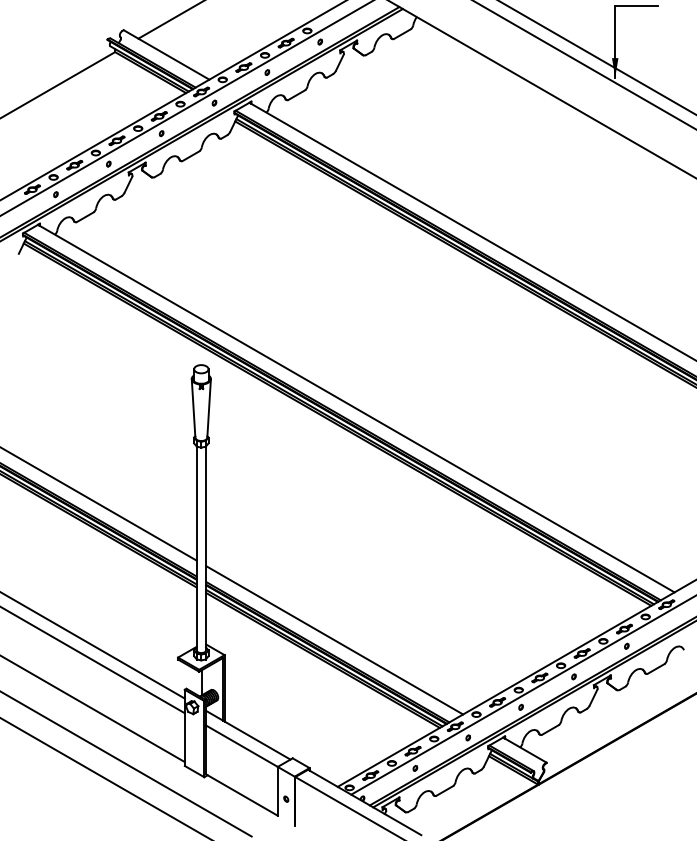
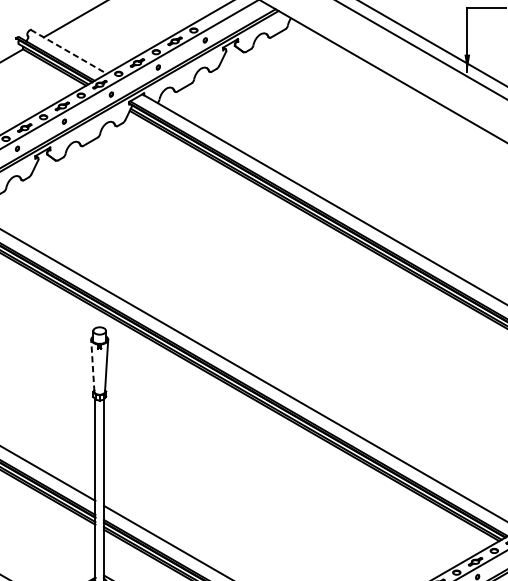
line: (167, 55) -> (69, 52), solid -> dashed
line: (193, 407) -> (92, 364), solid -> dashed

